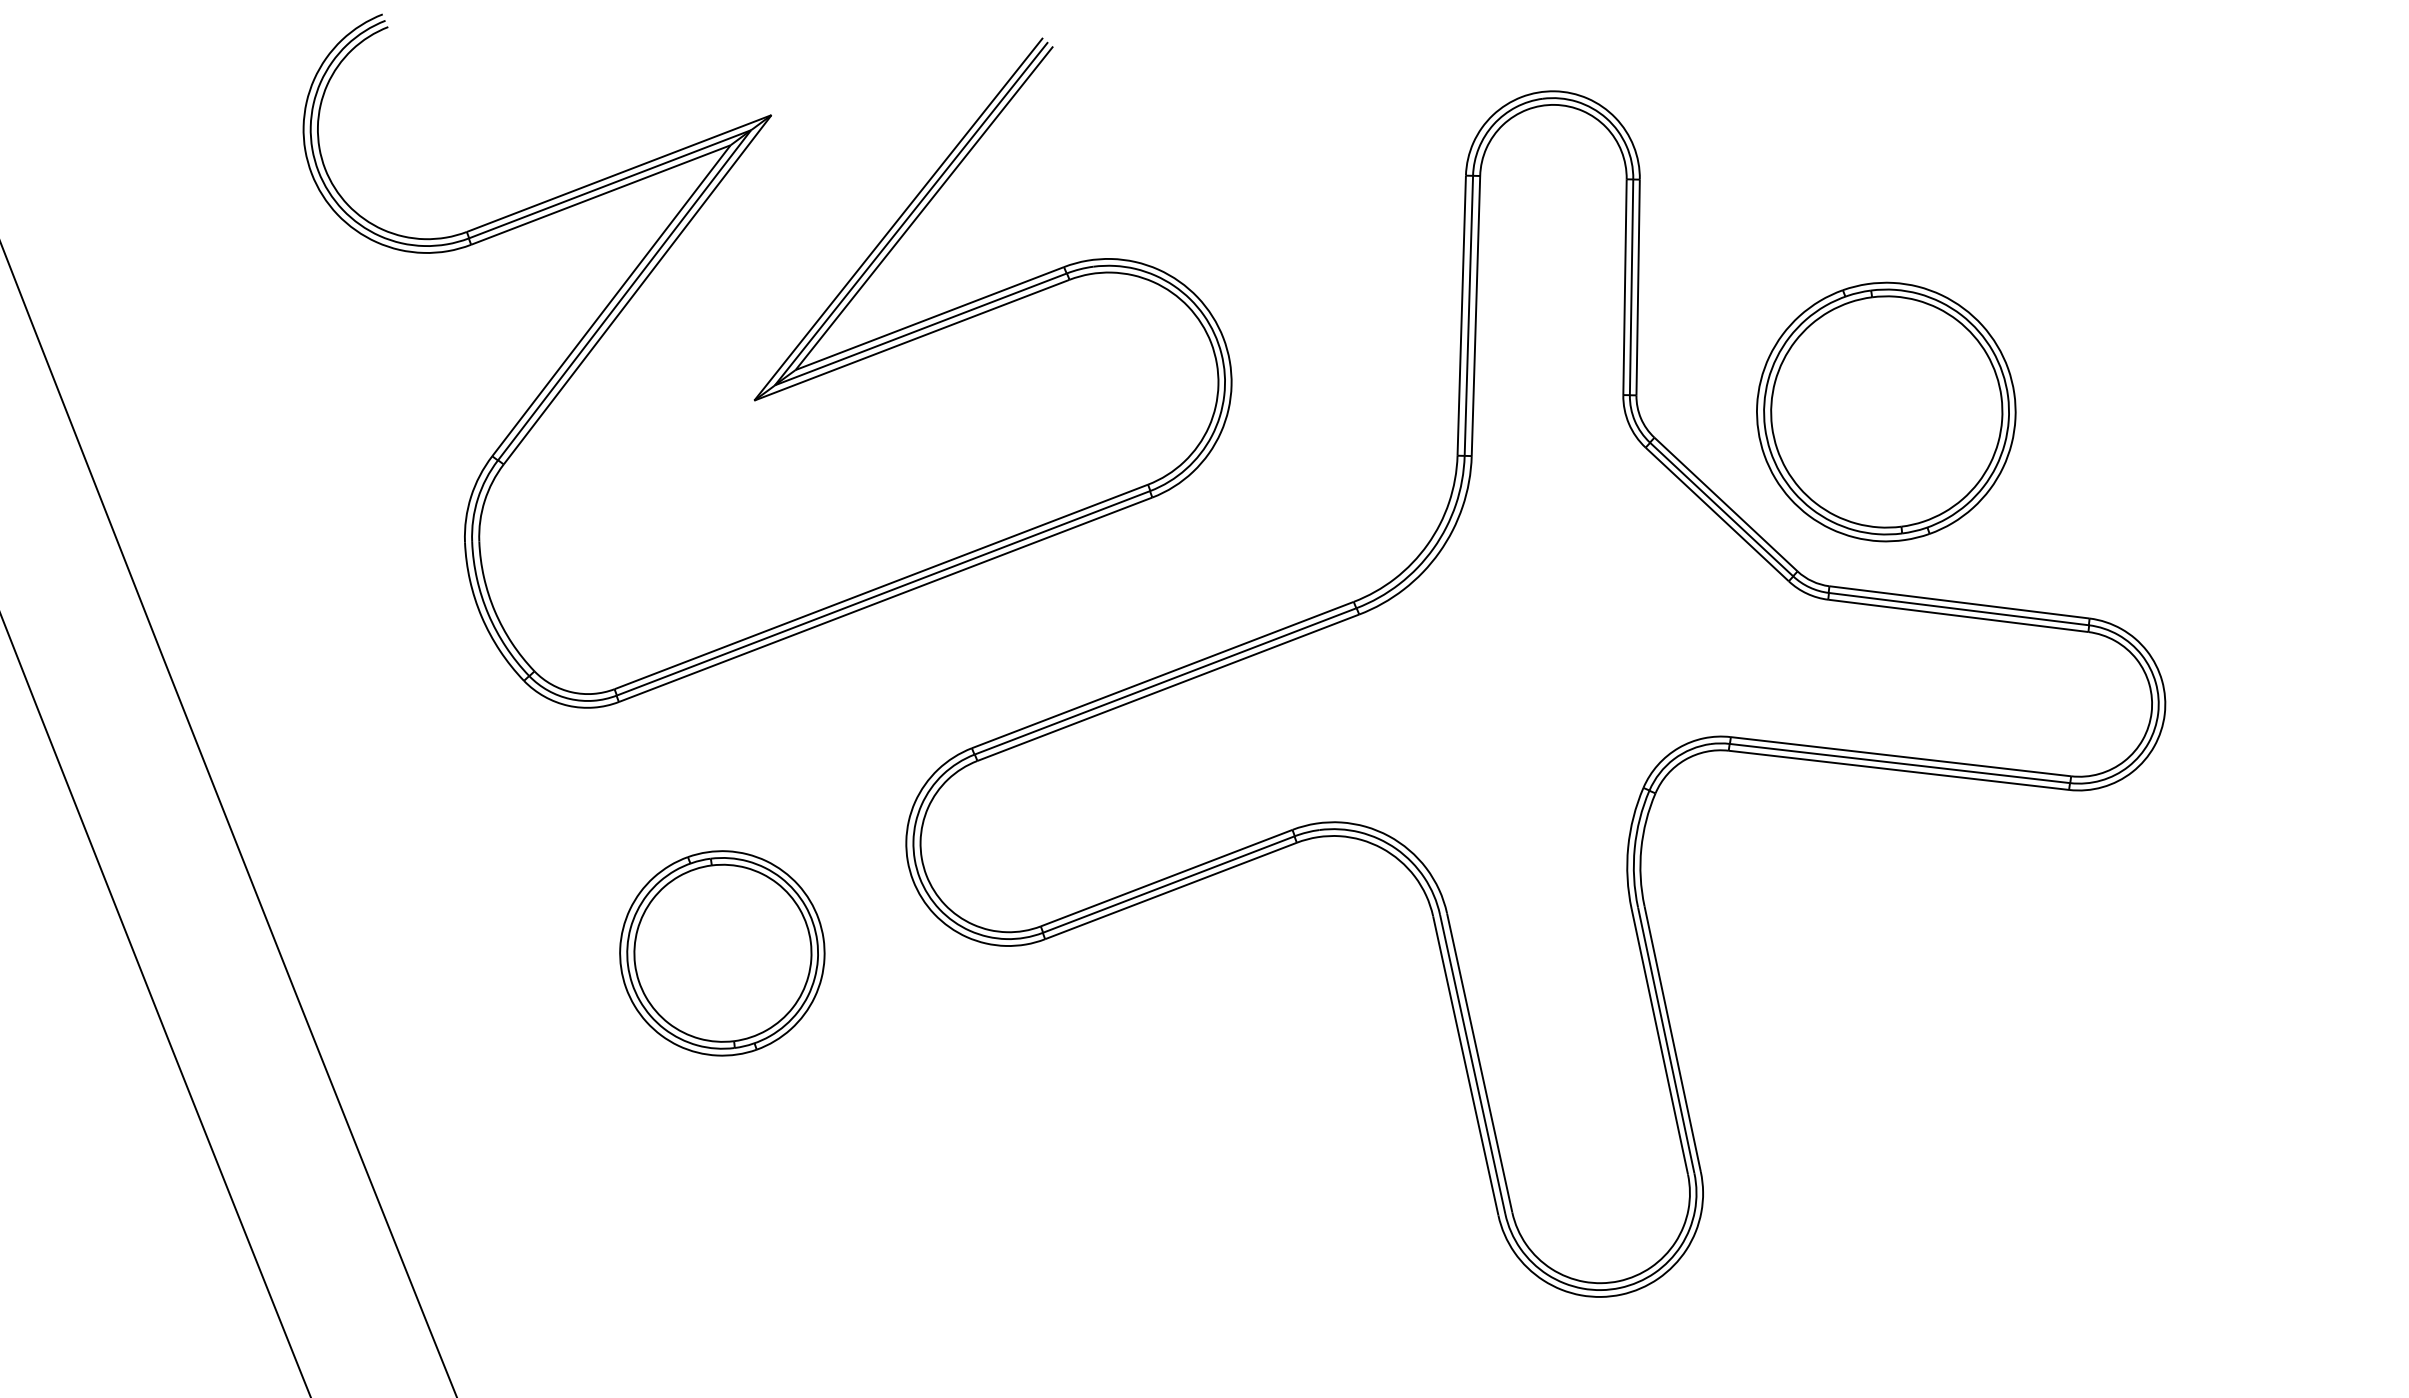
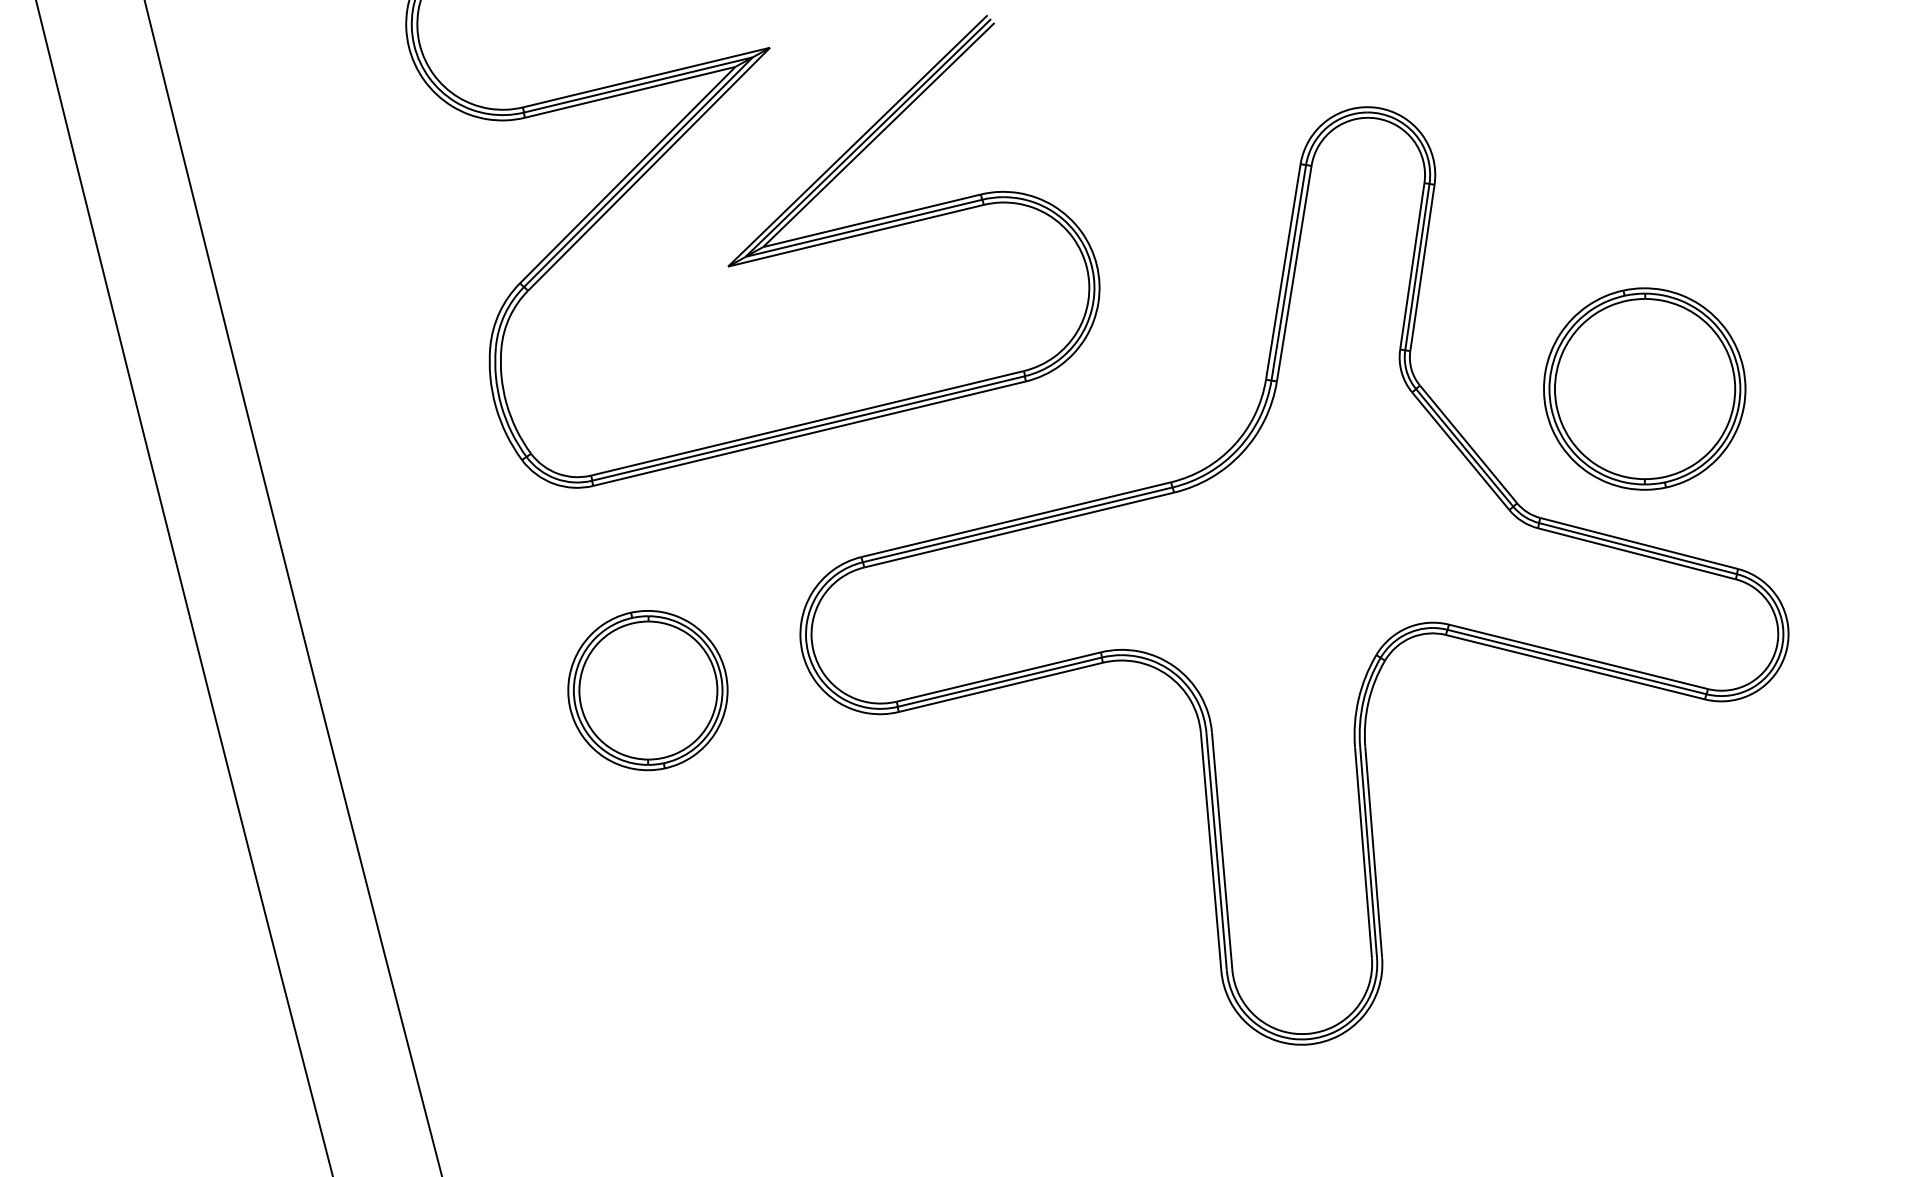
part: (1885, 411) -> (1644, 388), moved

